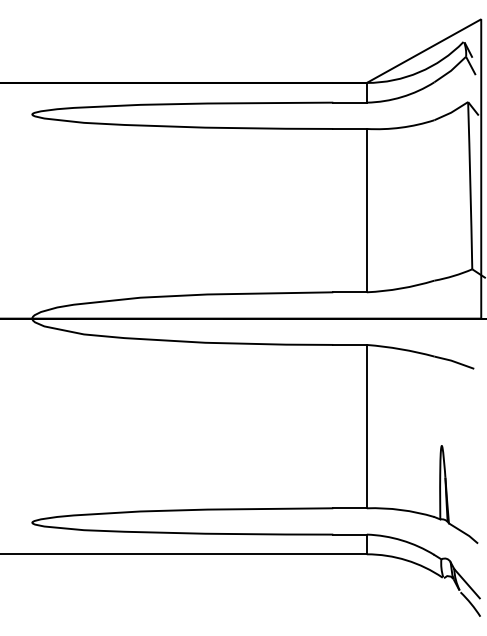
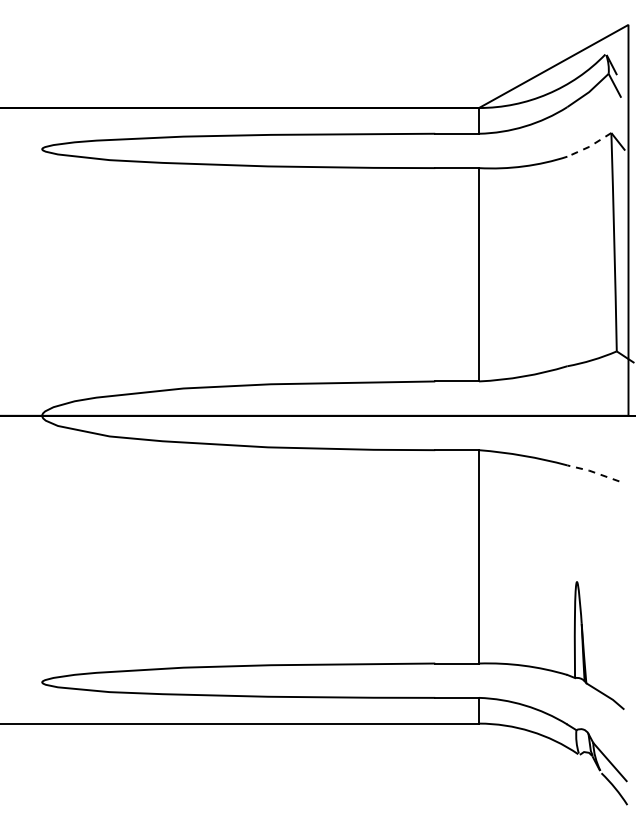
line: (452, 112) -> (590, 146), solid -> dashed
line: (453, 361) -> (592, 471), solid -> dashed

